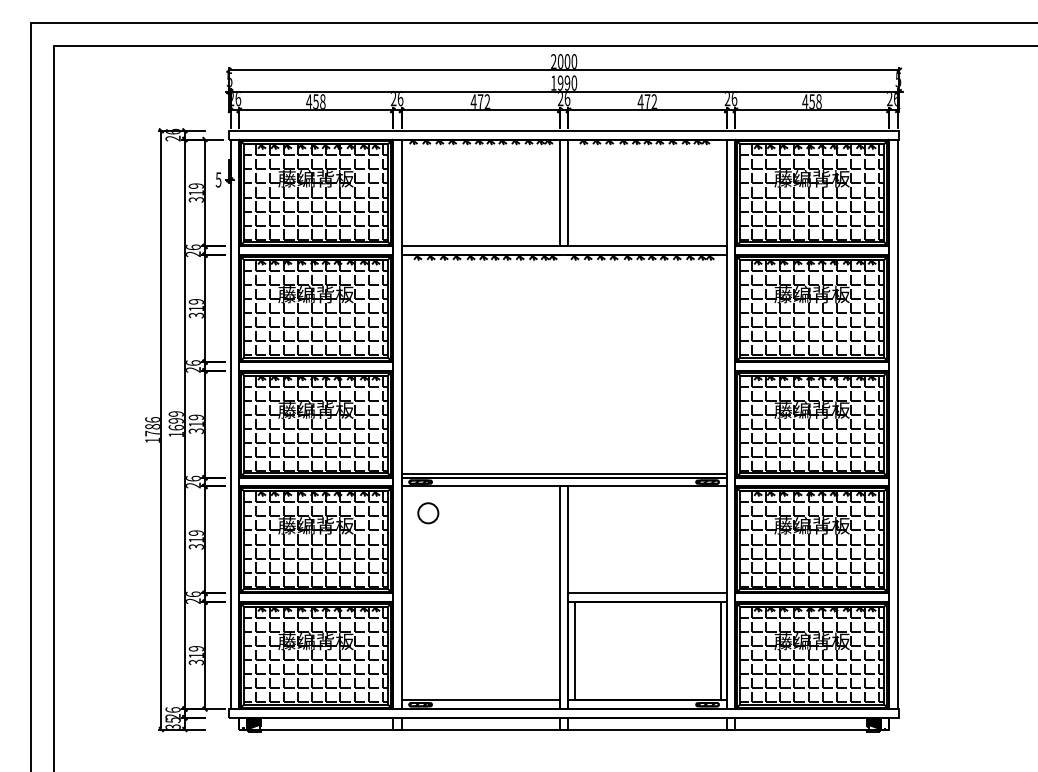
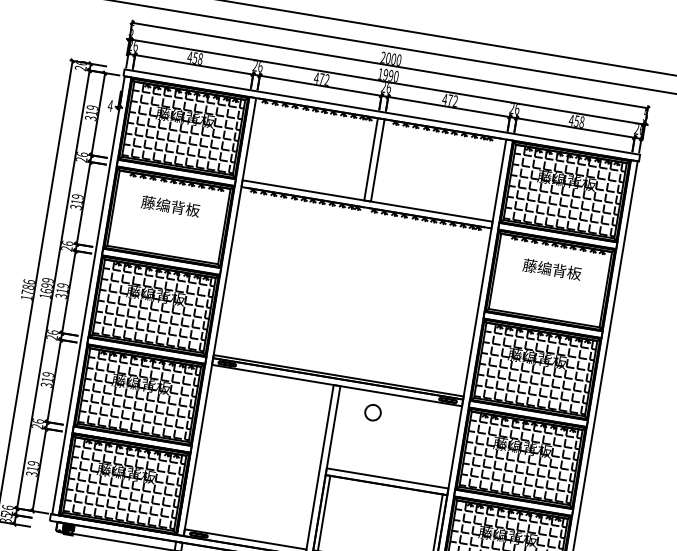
text: (218, 179) -> (110, 105), 5 -> 4
hatch: (315, 307) -> (168, 216), removed
hatch: (812, 307) -> (550, 279), removed
circle: (428, 513) -> (373, 412), moved

